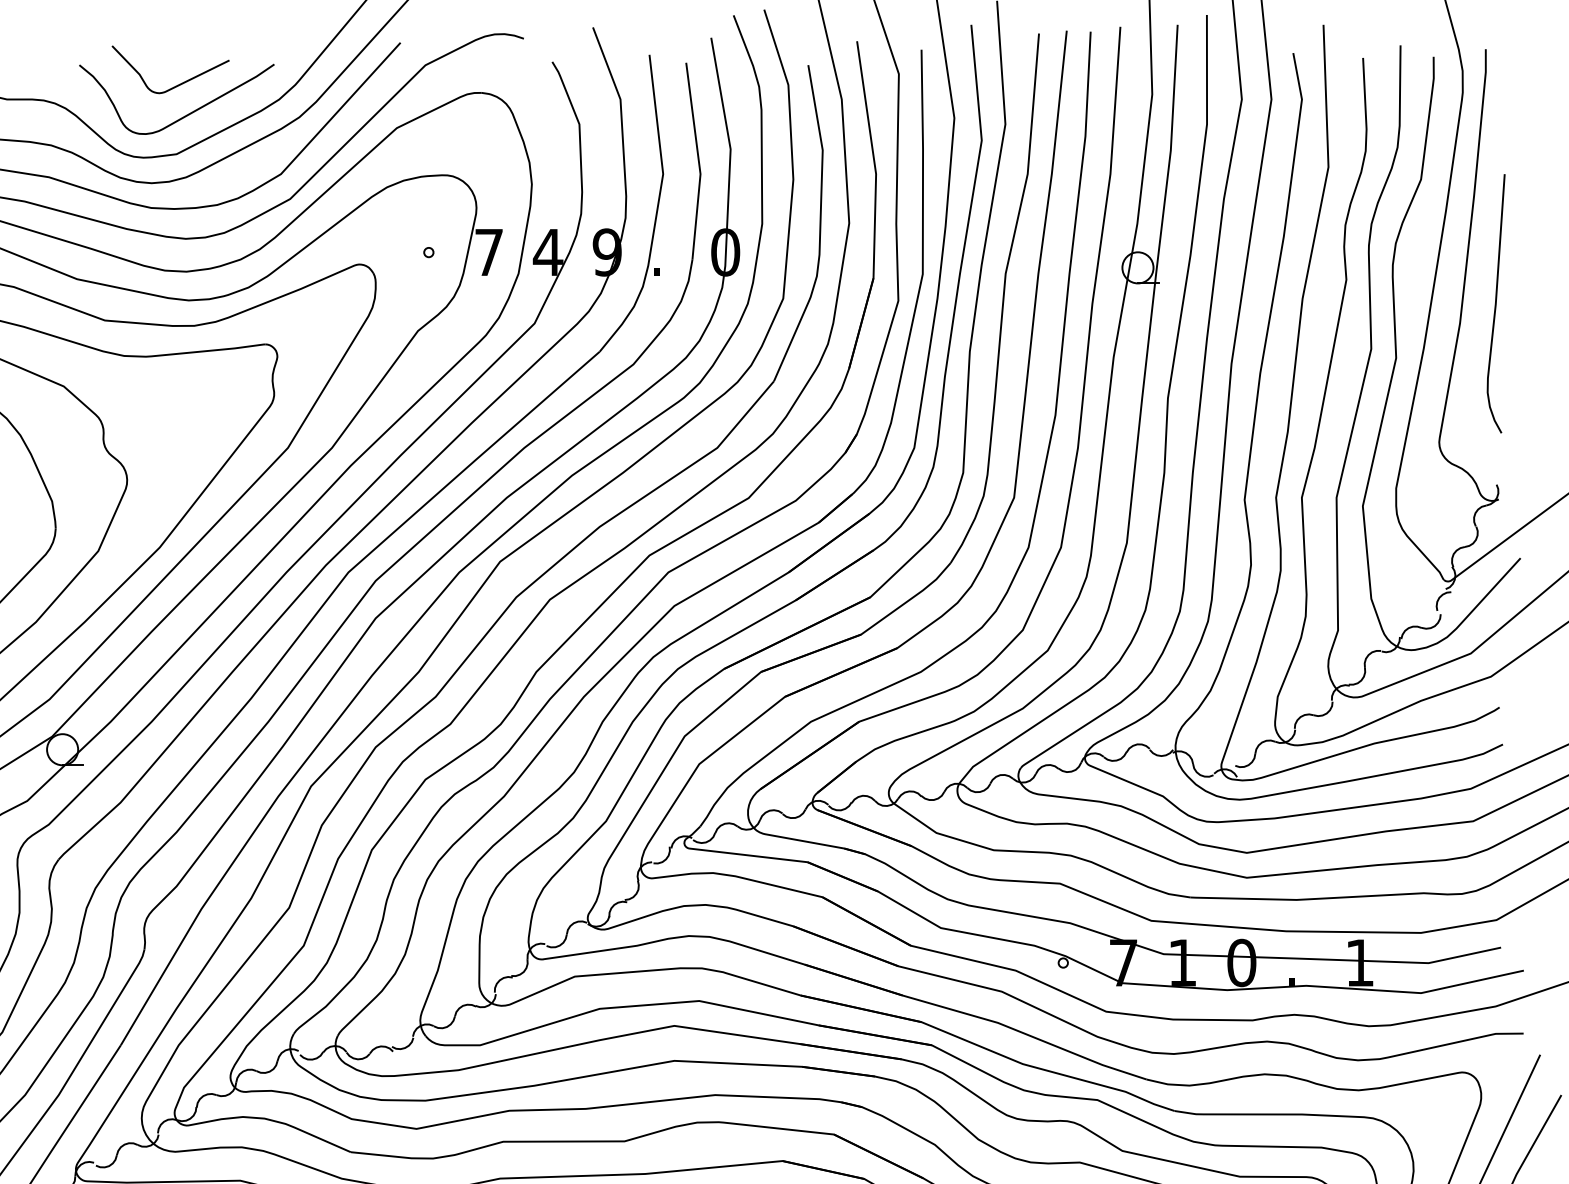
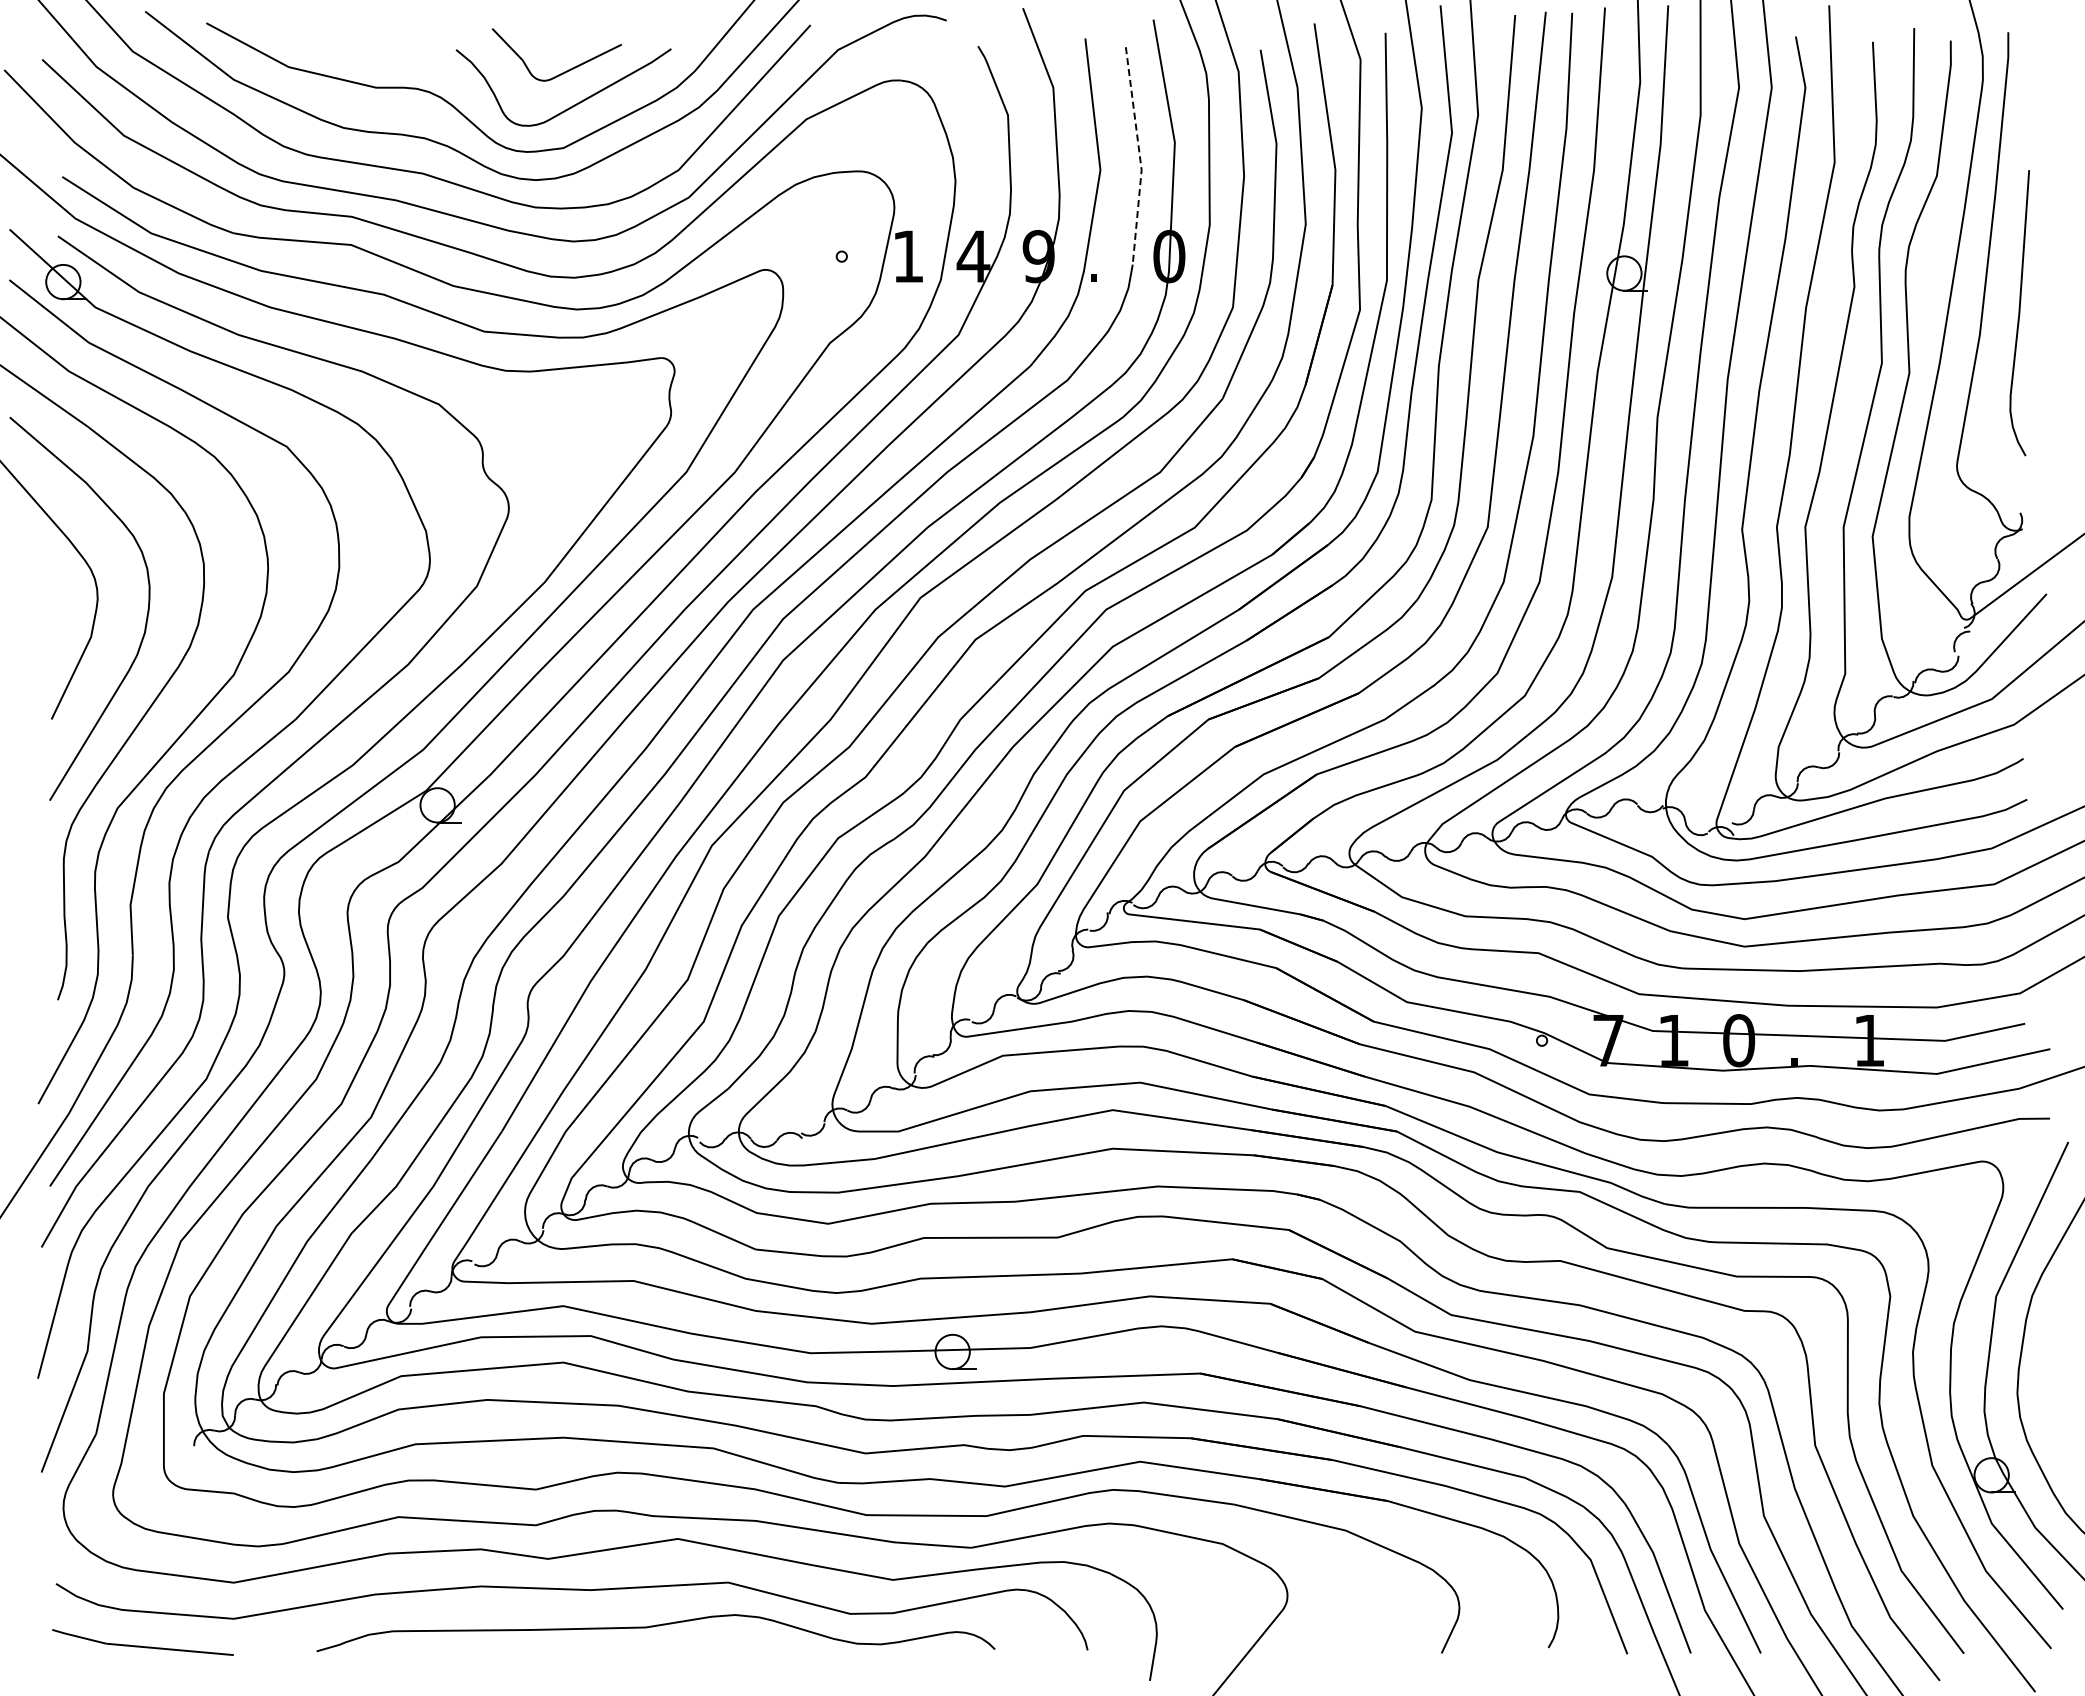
line: (698, 161) -> (1139, 156), solid -> dashed
text: (489, 252) -> (908, 256), 7 -> 1

